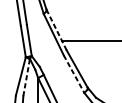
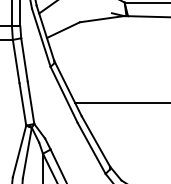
line: (56, 29) -> (67, 88), dashed -> solid
line: (73, 74) -> (91, 148), dashed -> solid
line: (26, 77) -> (27, 153), dashed -> solid

